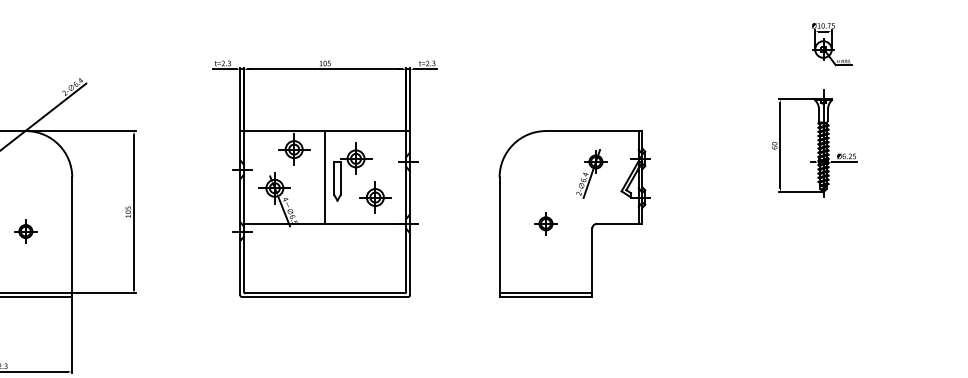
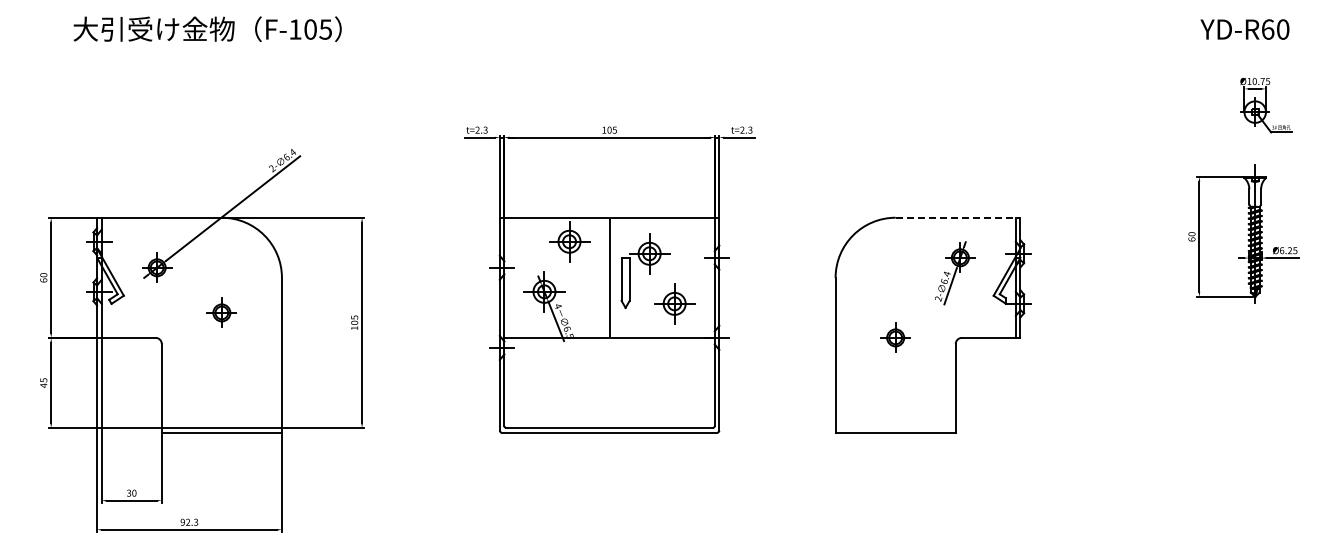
line: (594, 130) -> (958, 217), solid -> dashed
part: (25, 231) -> (221, 312), moved
line: (545, 293) -> (895, 428), removed

